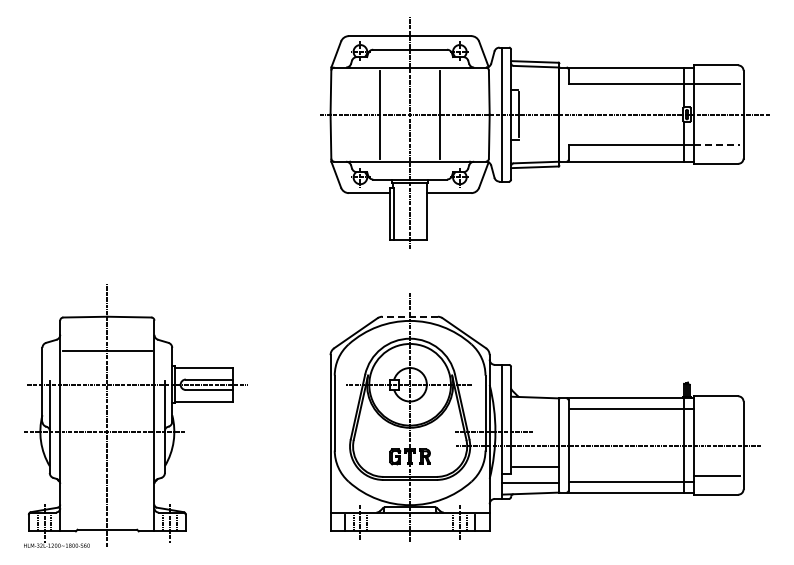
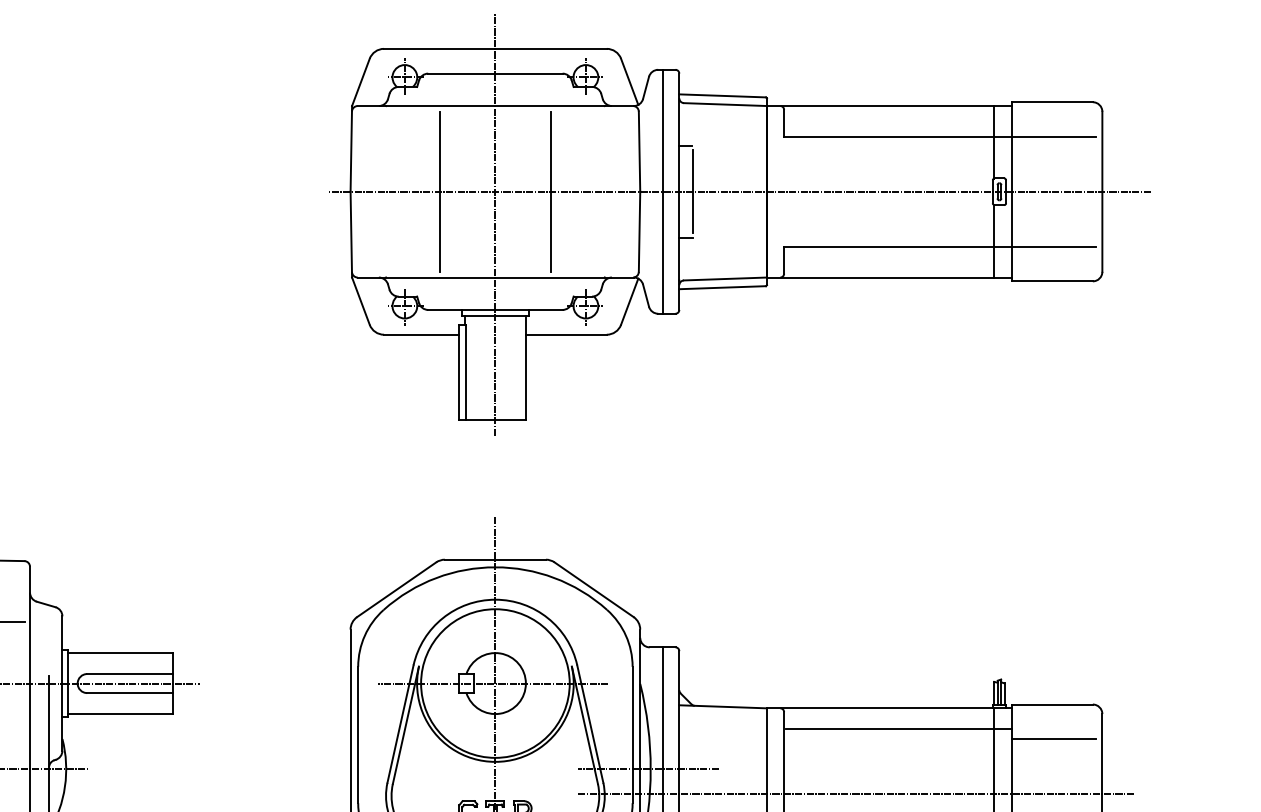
line: (717, 144) -> (1054, 246), dashed -> solid
line: (410, 316) -> (496, 559), dashed -> solid
line: (716, 415) -> (1053, 739), added

